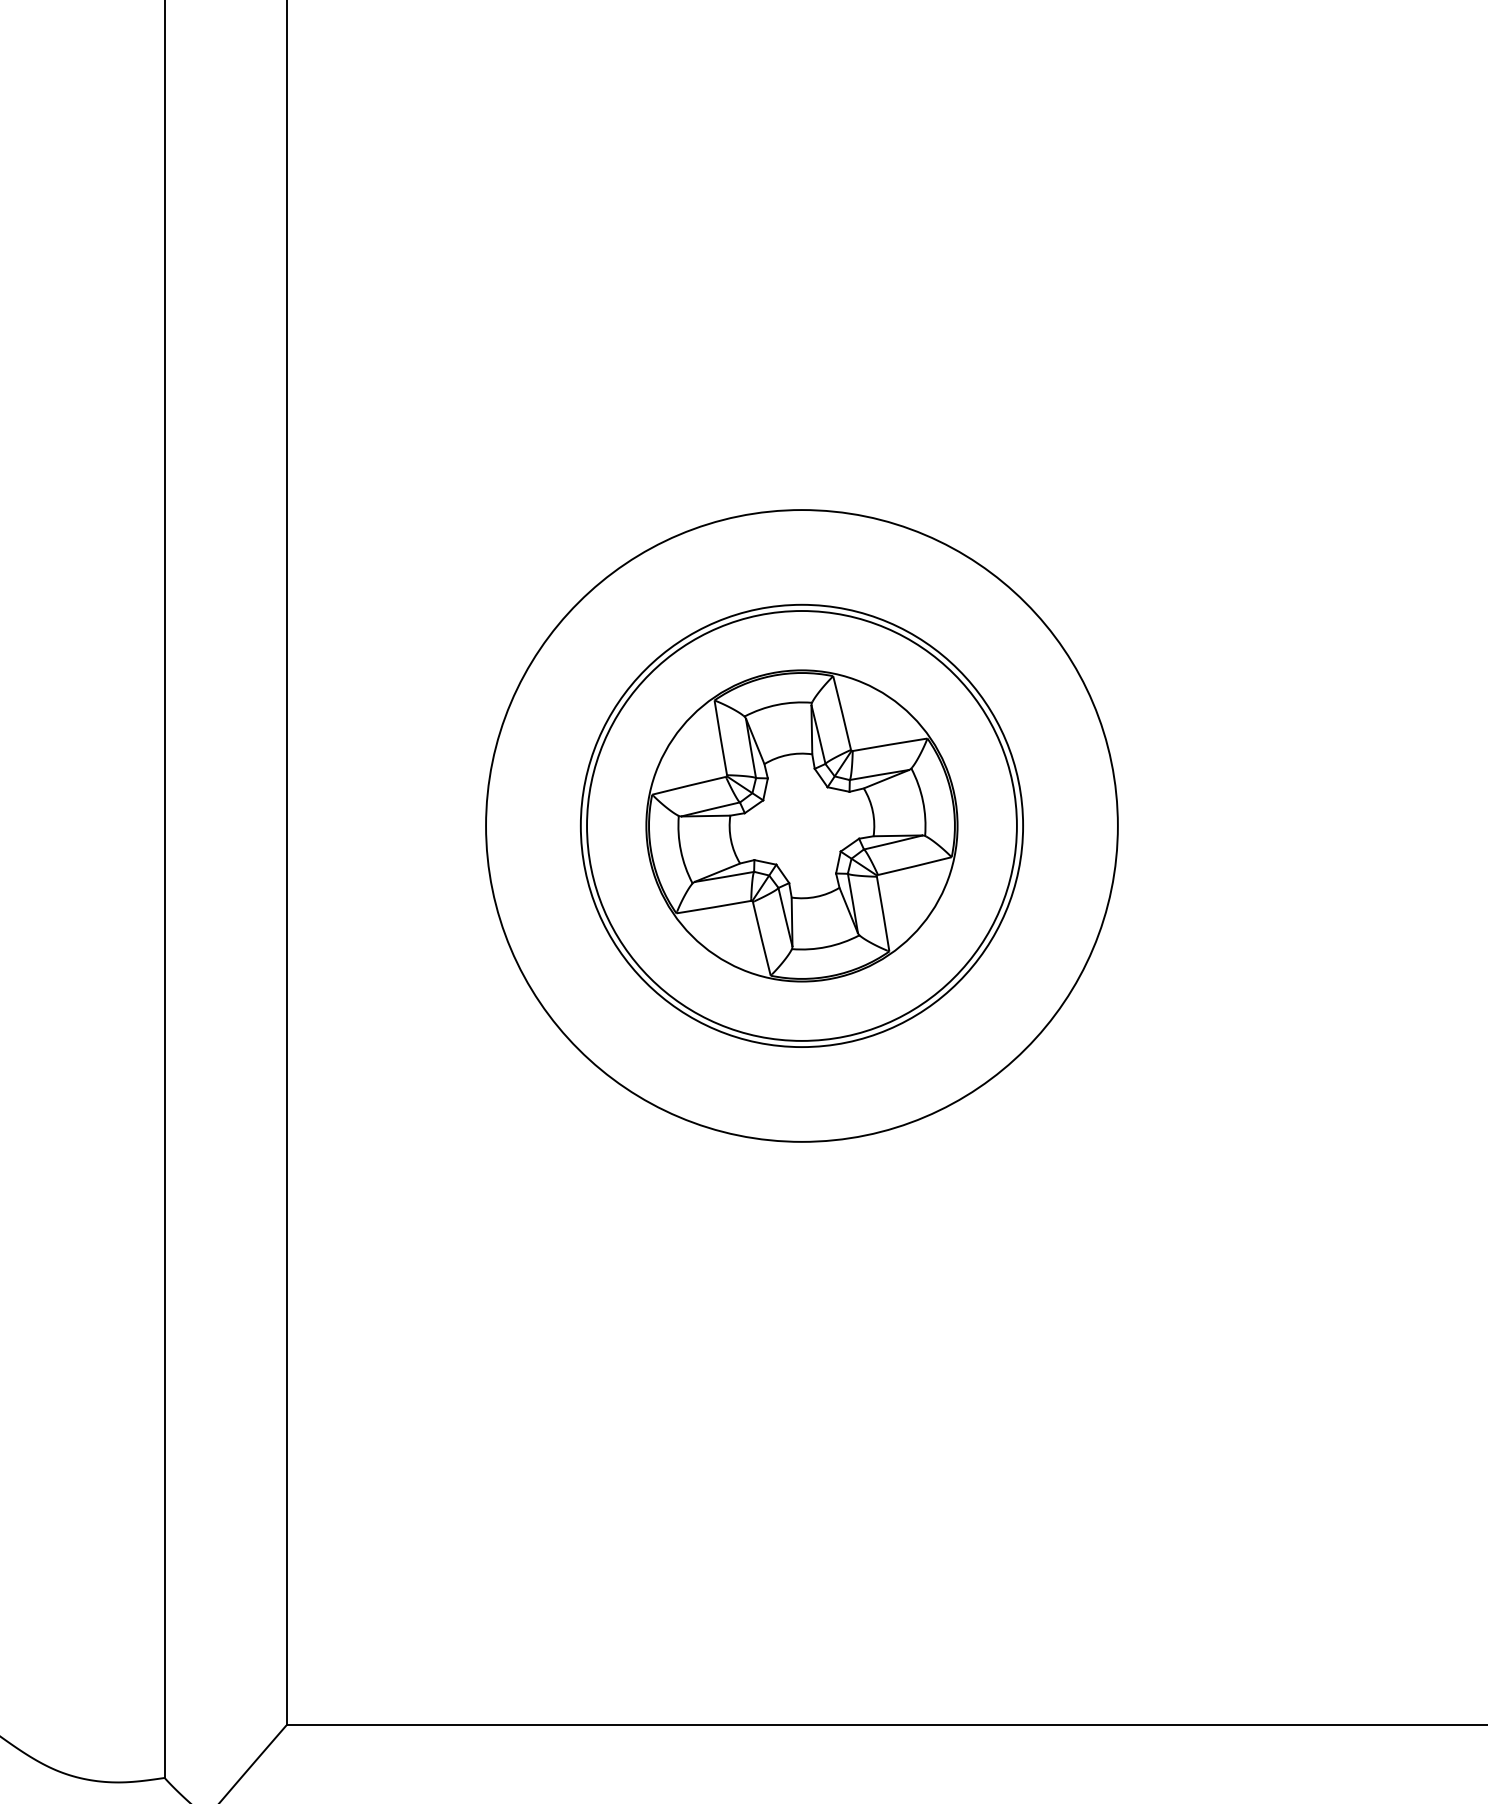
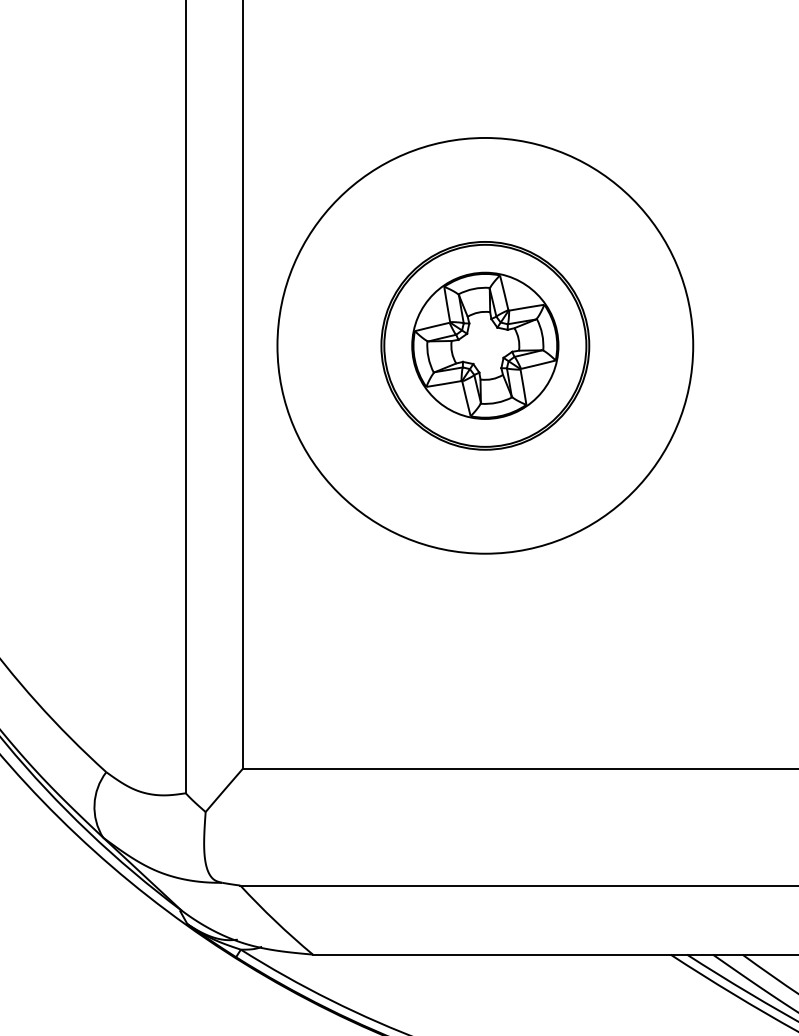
circle: (800, 825) -> (484, 345), size x1.4

